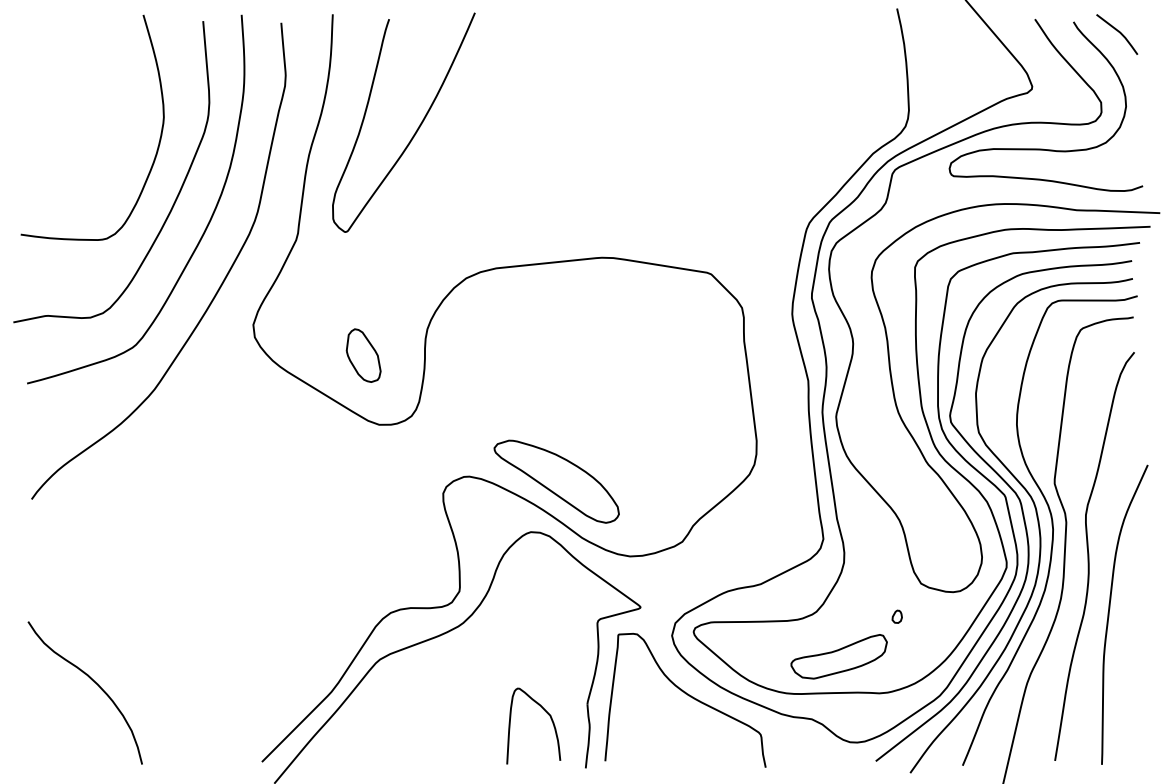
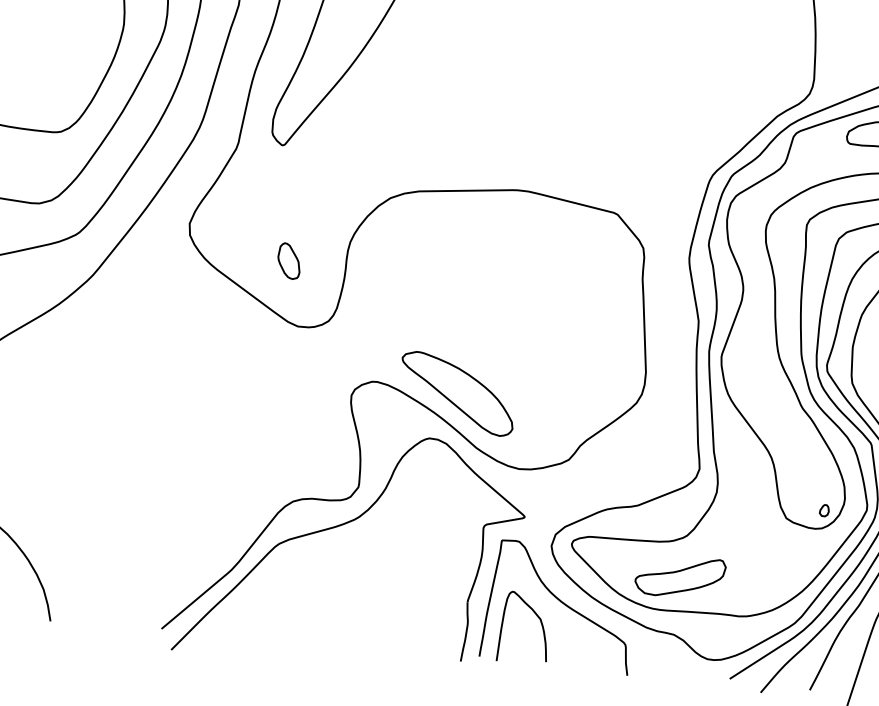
part: (363, 355) -> (289, 261), size x0.71
part: (896, 616) -> (823, 510), moved
part: (838, 656) -> (679, 576), moved
curve: (545, 712) -> (536, 616), moved

